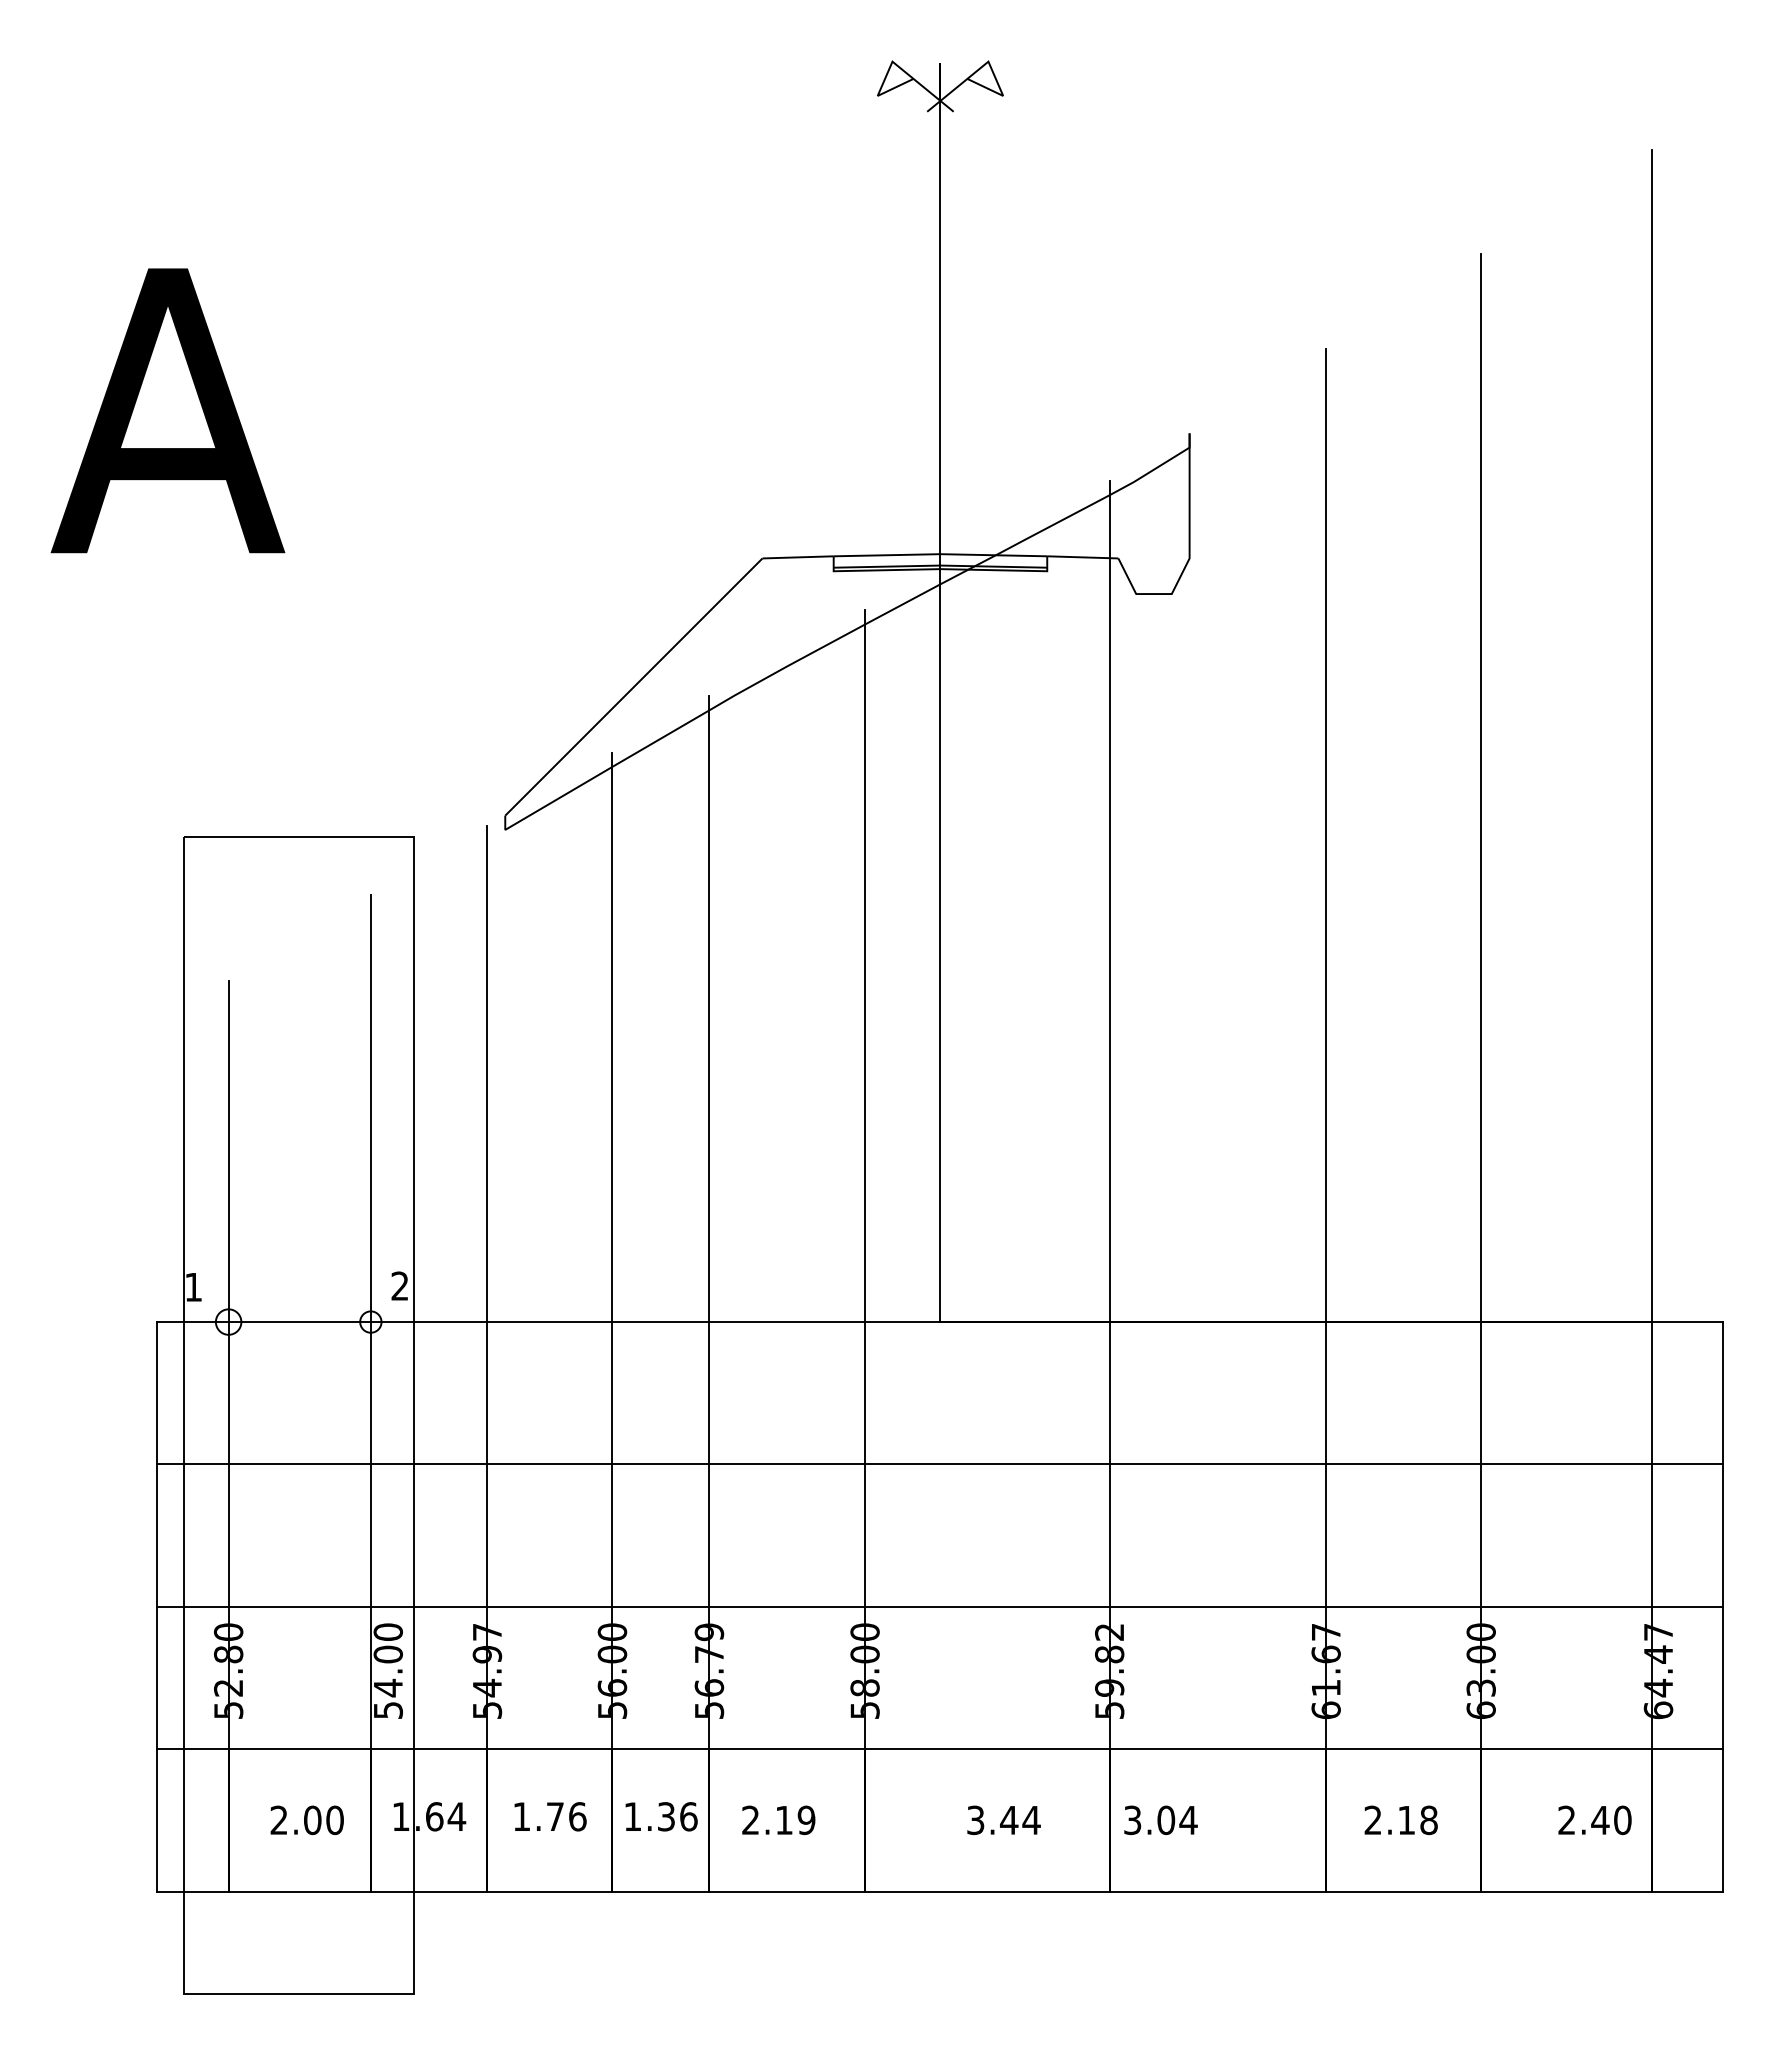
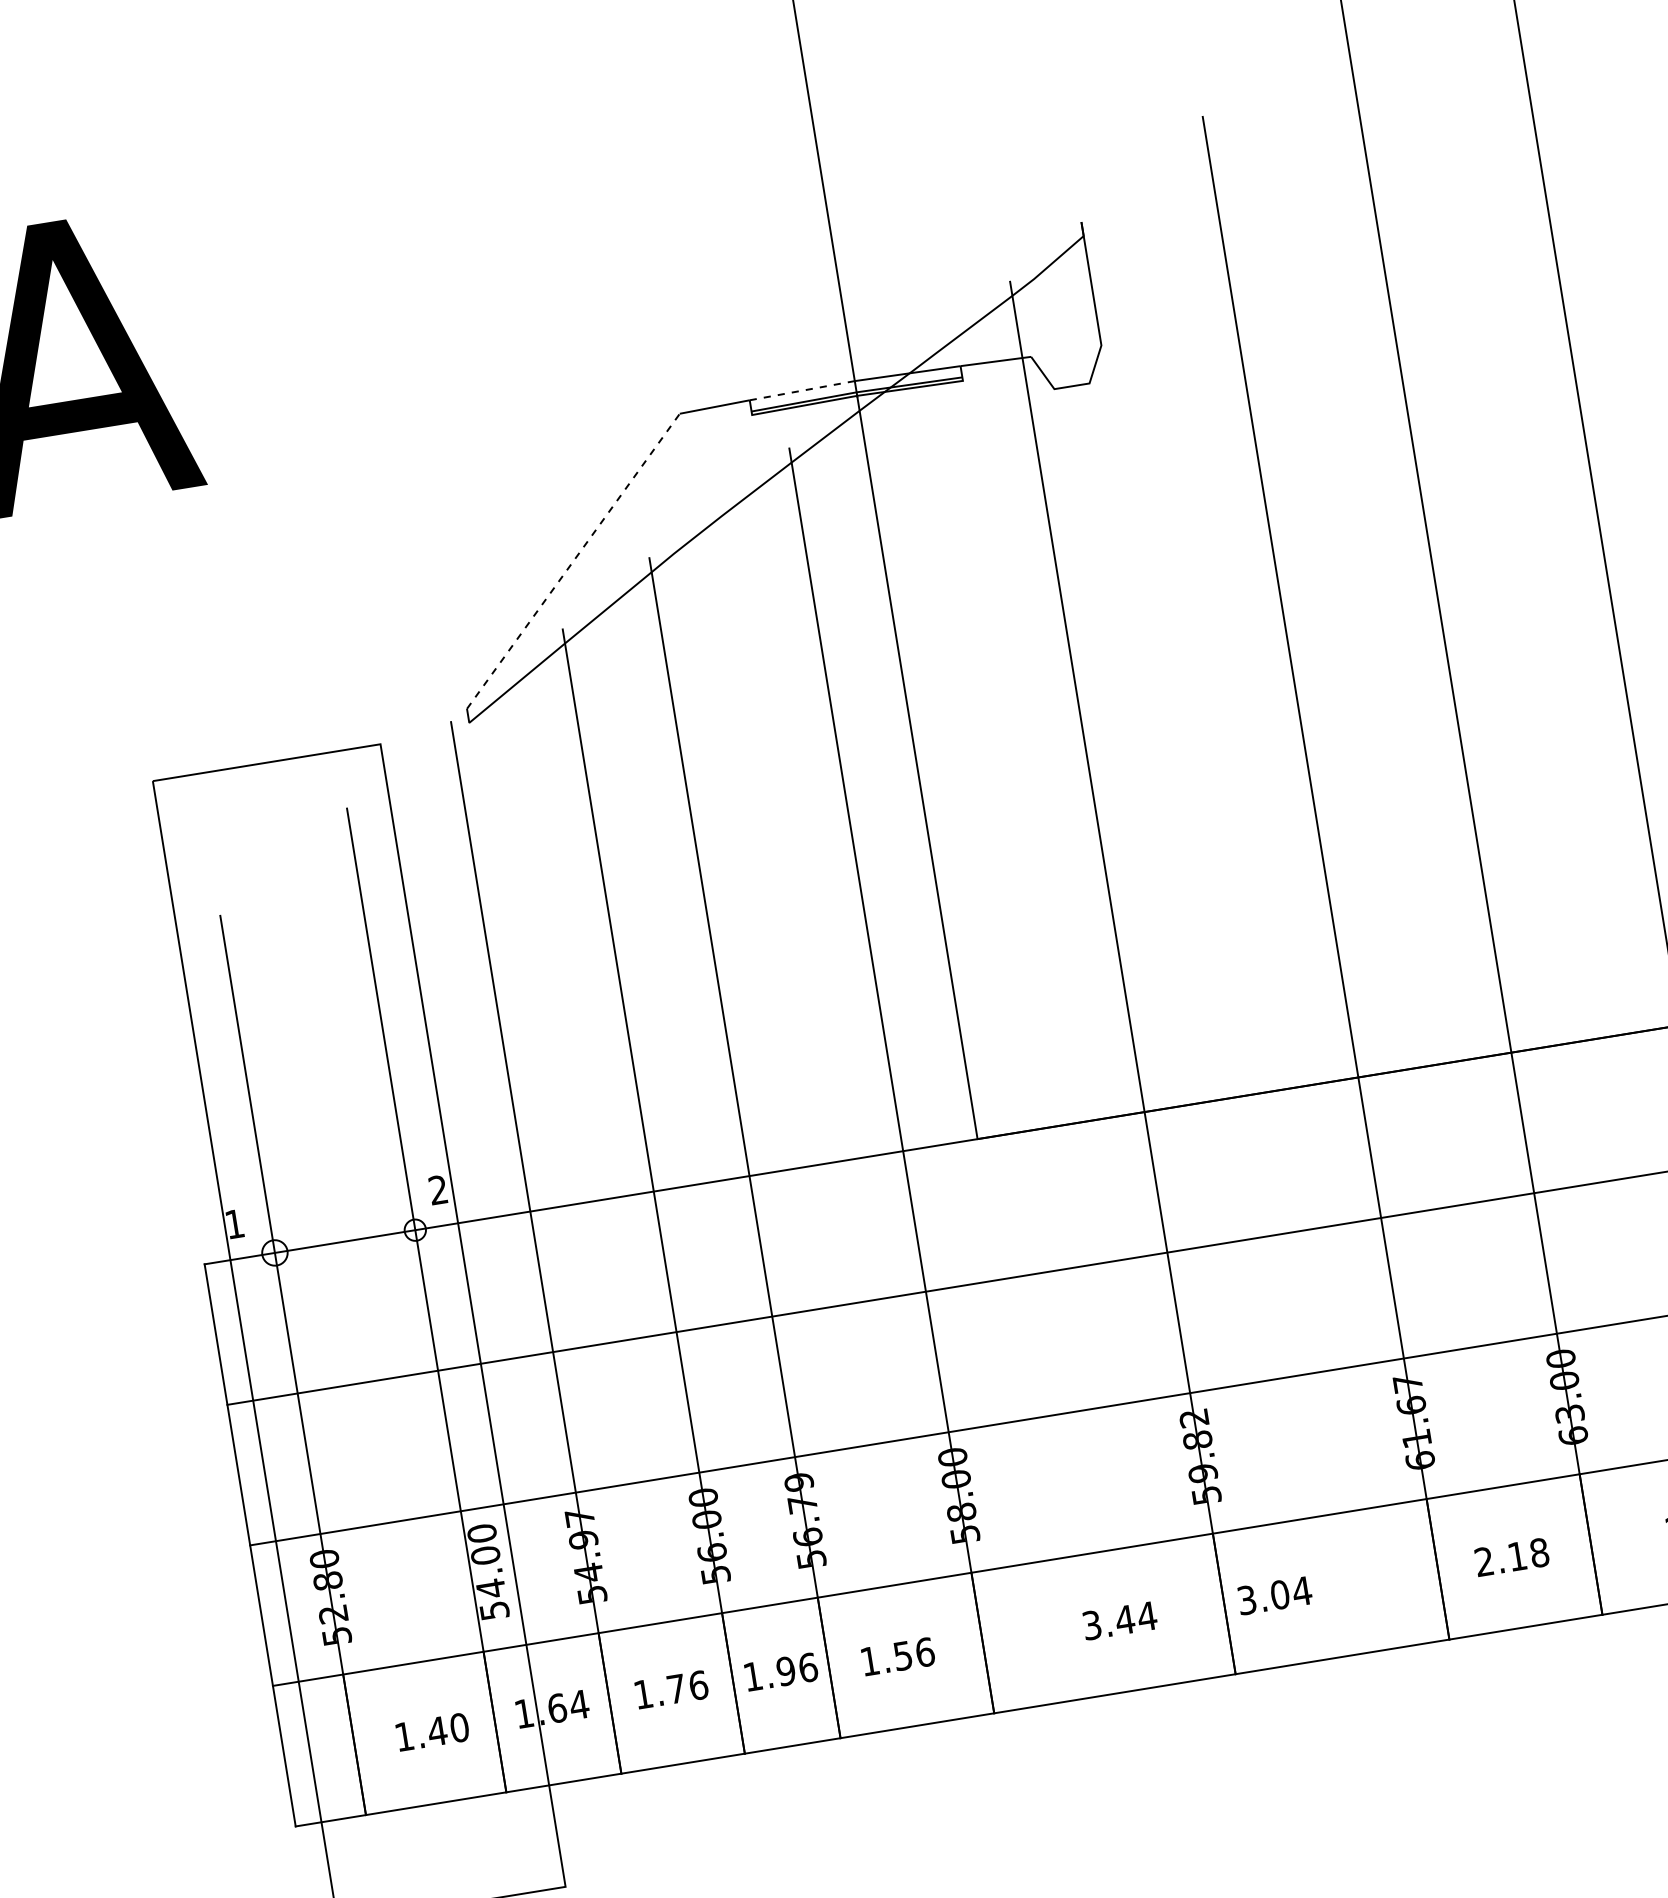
line: (887, 555) -> (802, 390), solid -> dashed
line: (633, 687) -> (573, 561), solid -> dashed
text: (666, 1816) -> (786, 1670), 1.36 -> 1.96
text: (295, 1820) -> (420, 1734), 2.00 -> 1.40
text: (778, 1820) -> (897, 1657), 2.19 -> 1.56

